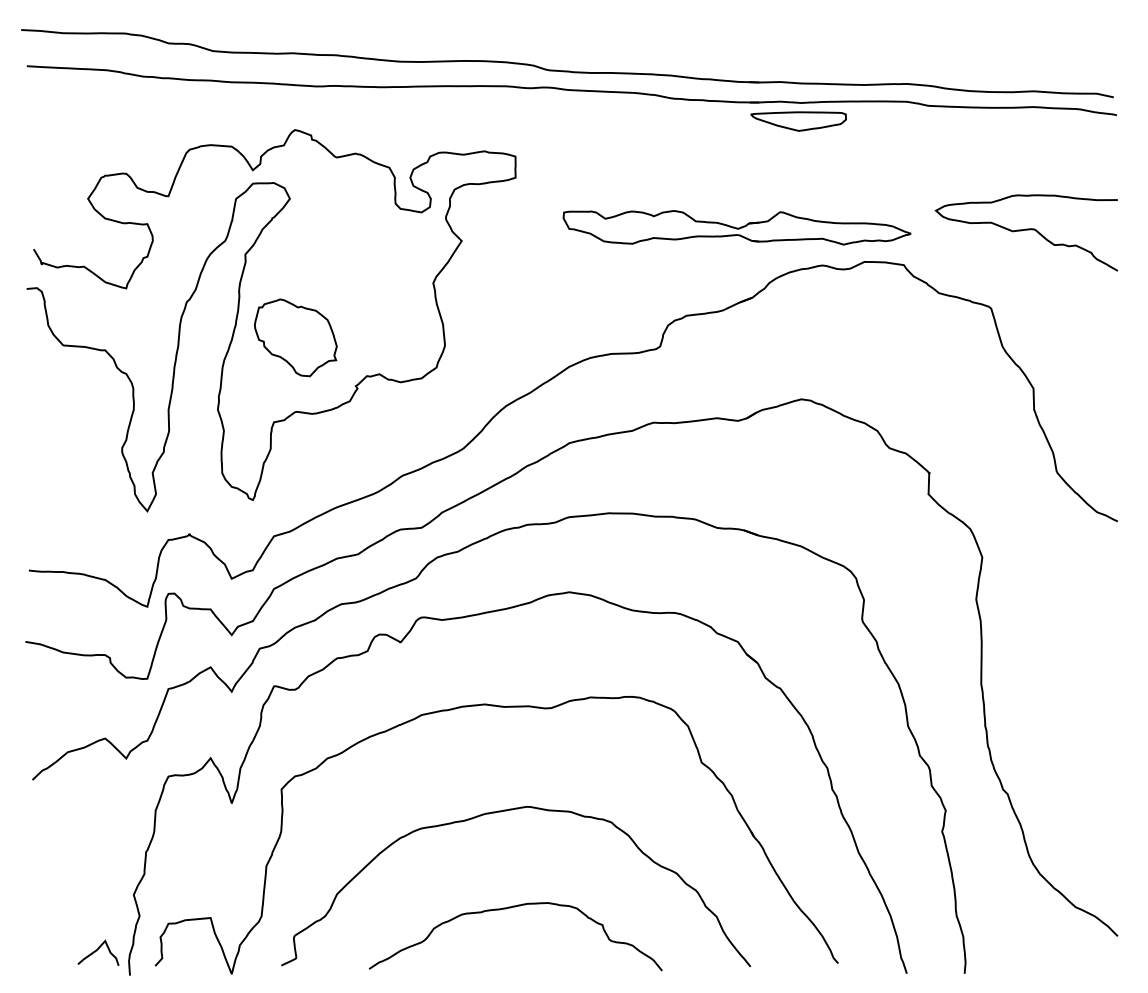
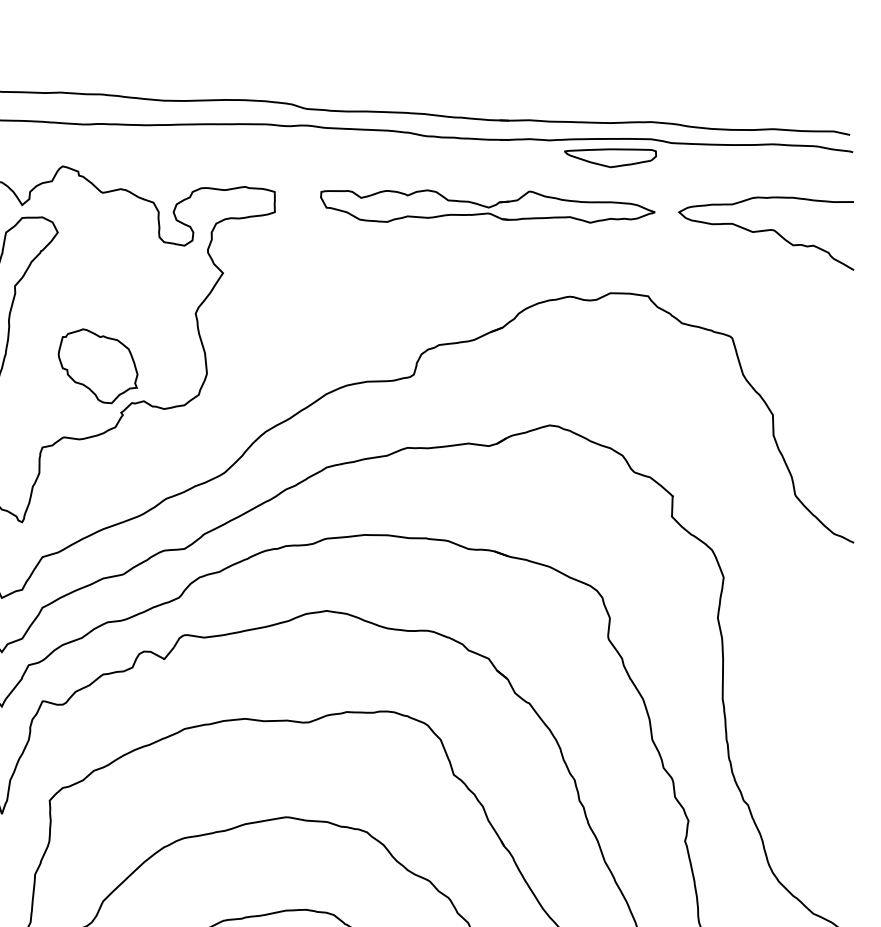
part: (798, 121) -> (610, 158), moved
part: (736, 227) -> (487, 206), moved
curve: (1026, 230) -> (766, 231), moved
part: (295, 337) -> (97, 365), moved

